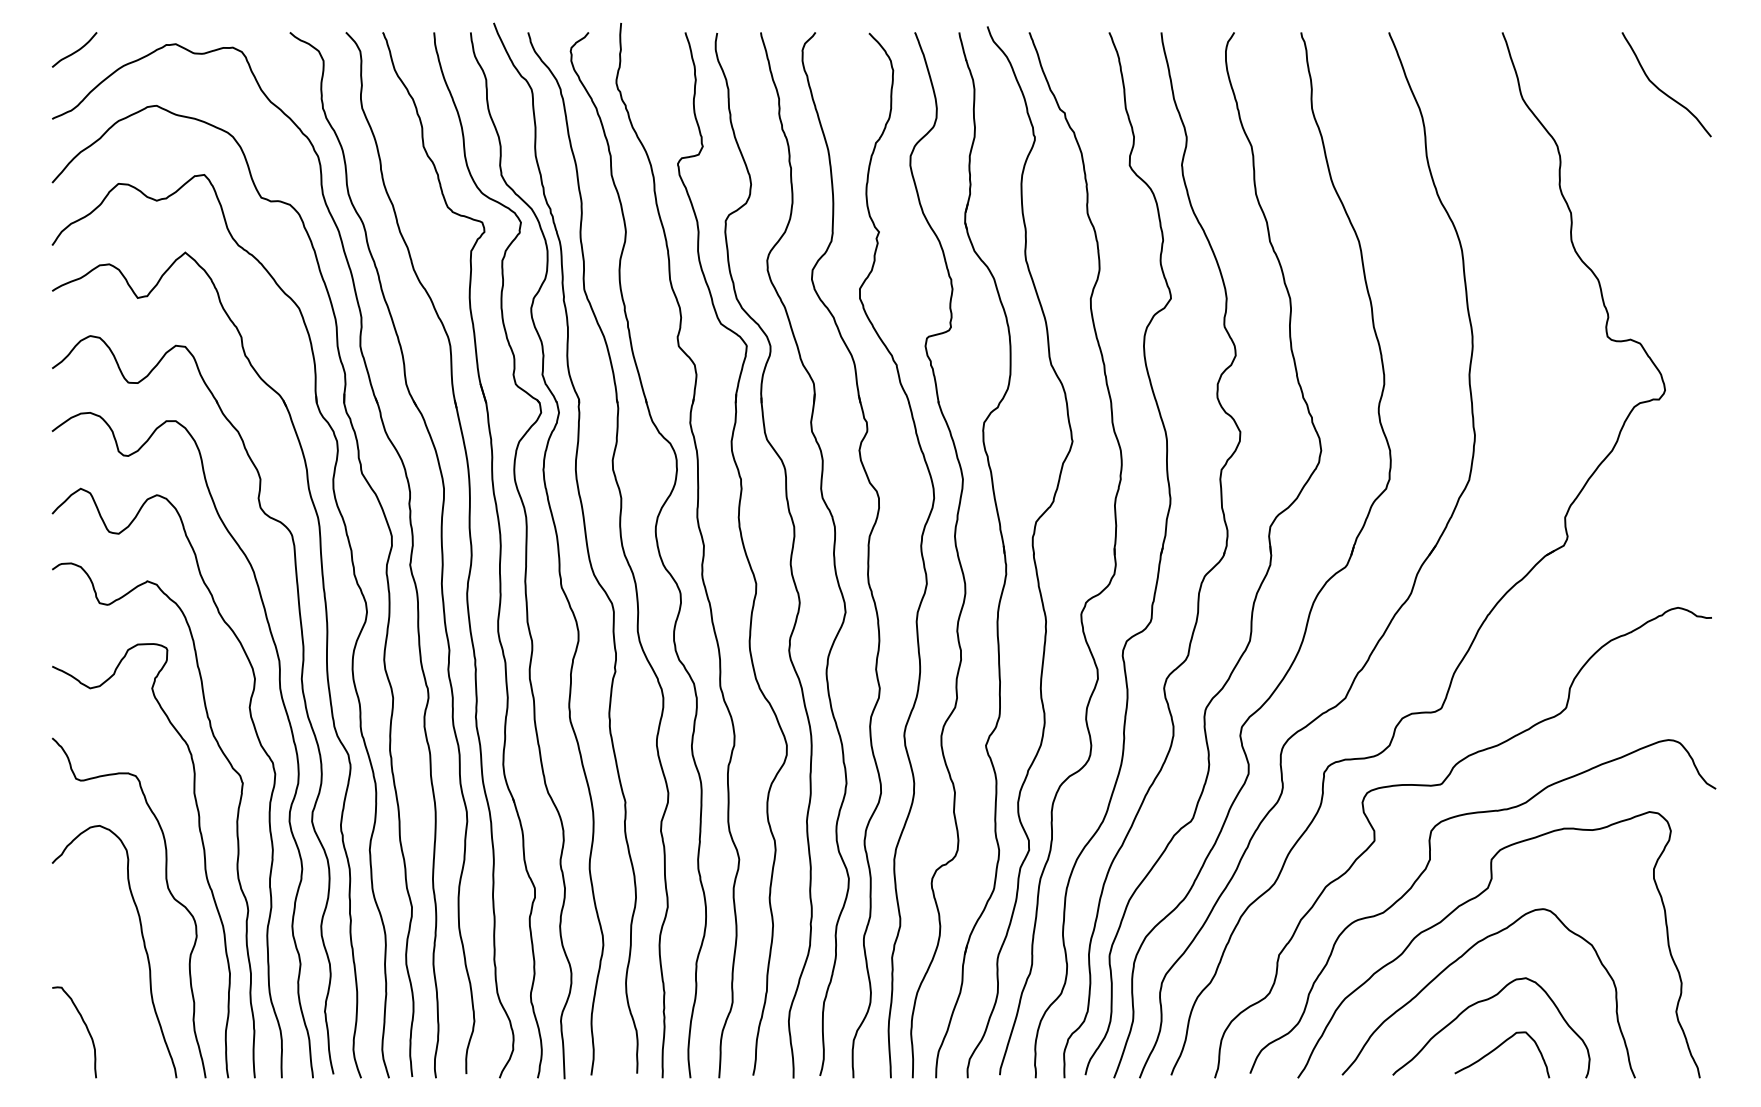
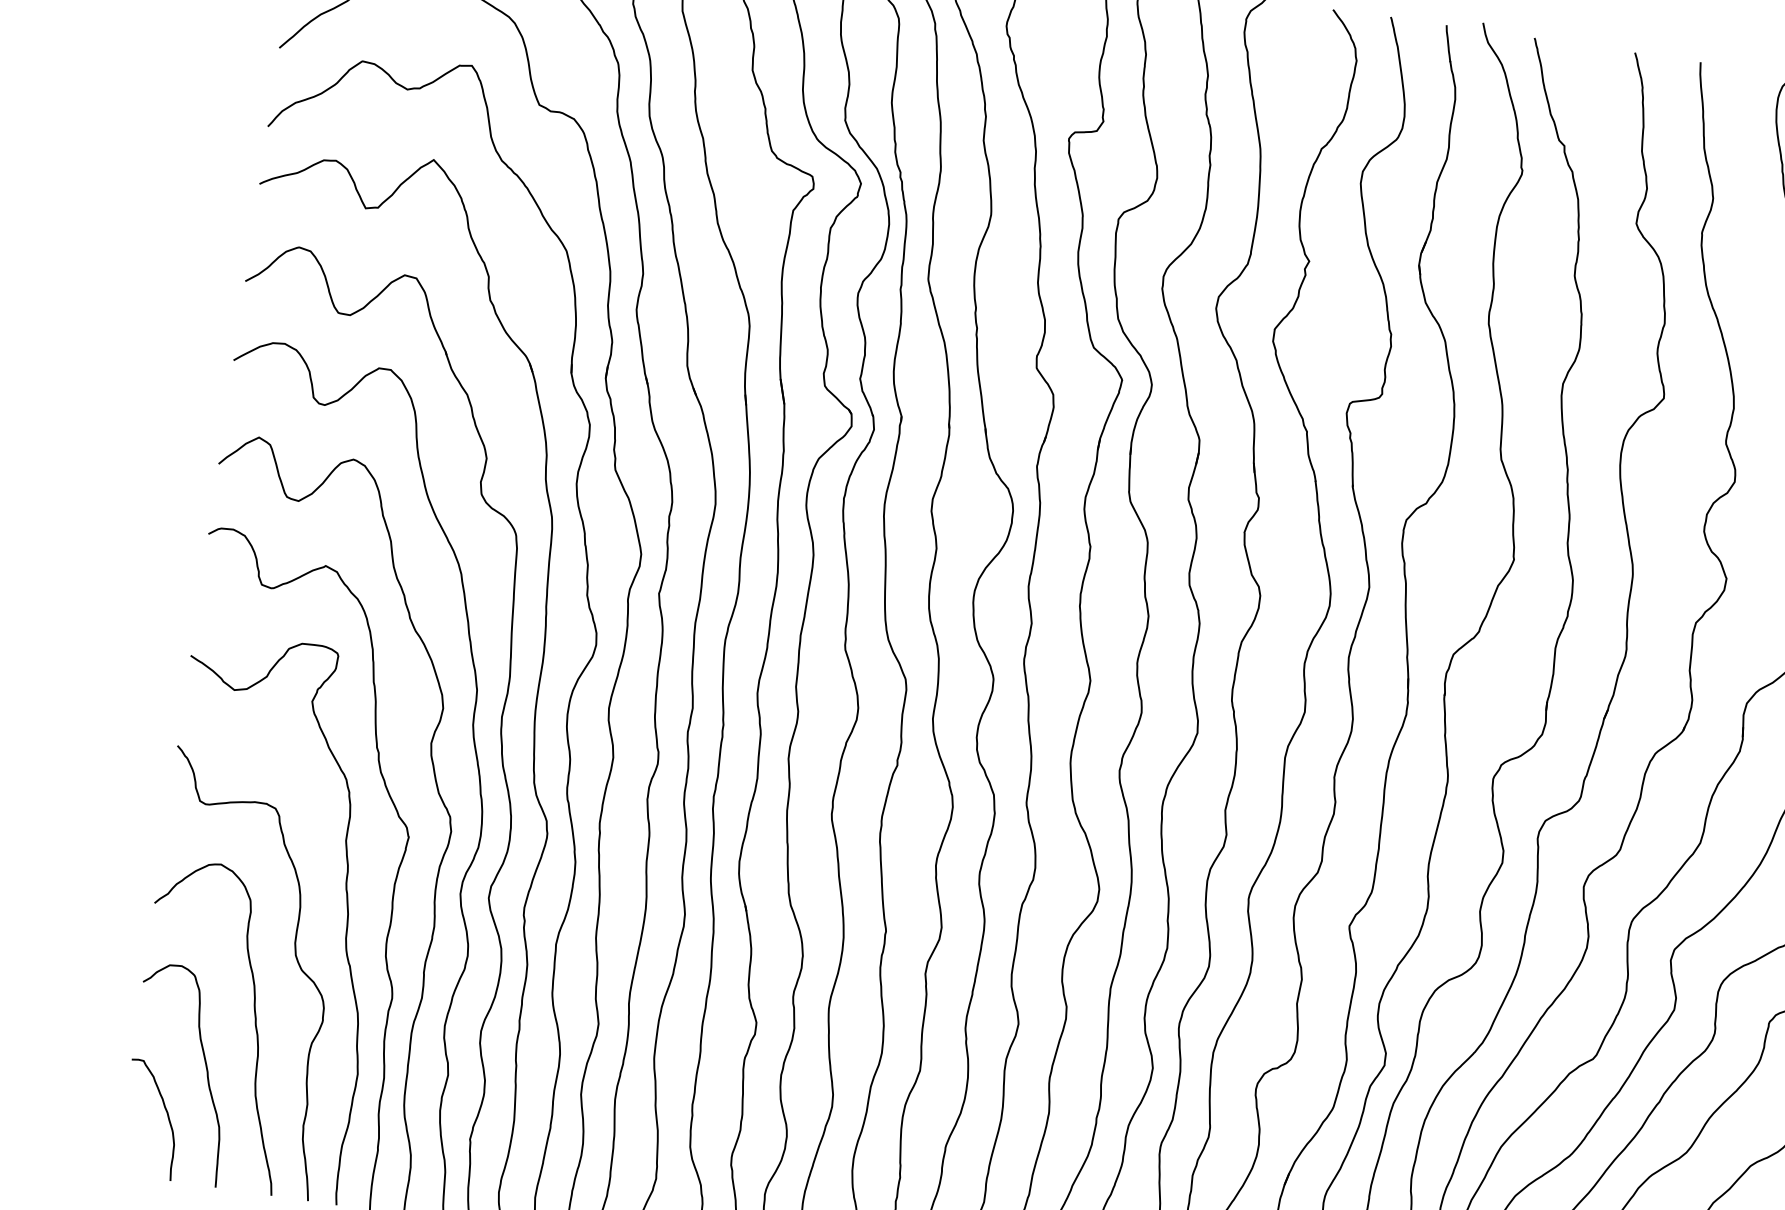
curve: (110, 986) -> (205, 1068), added

